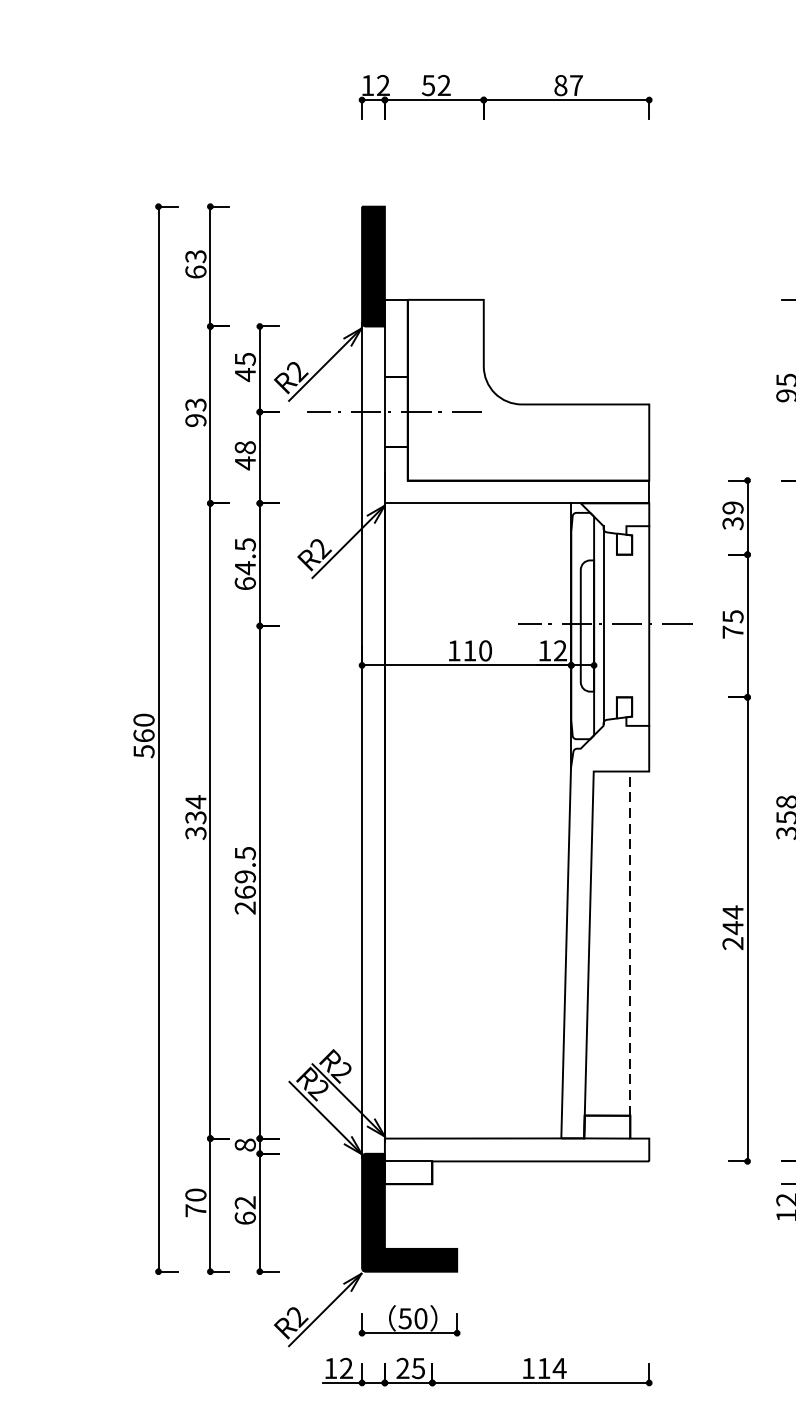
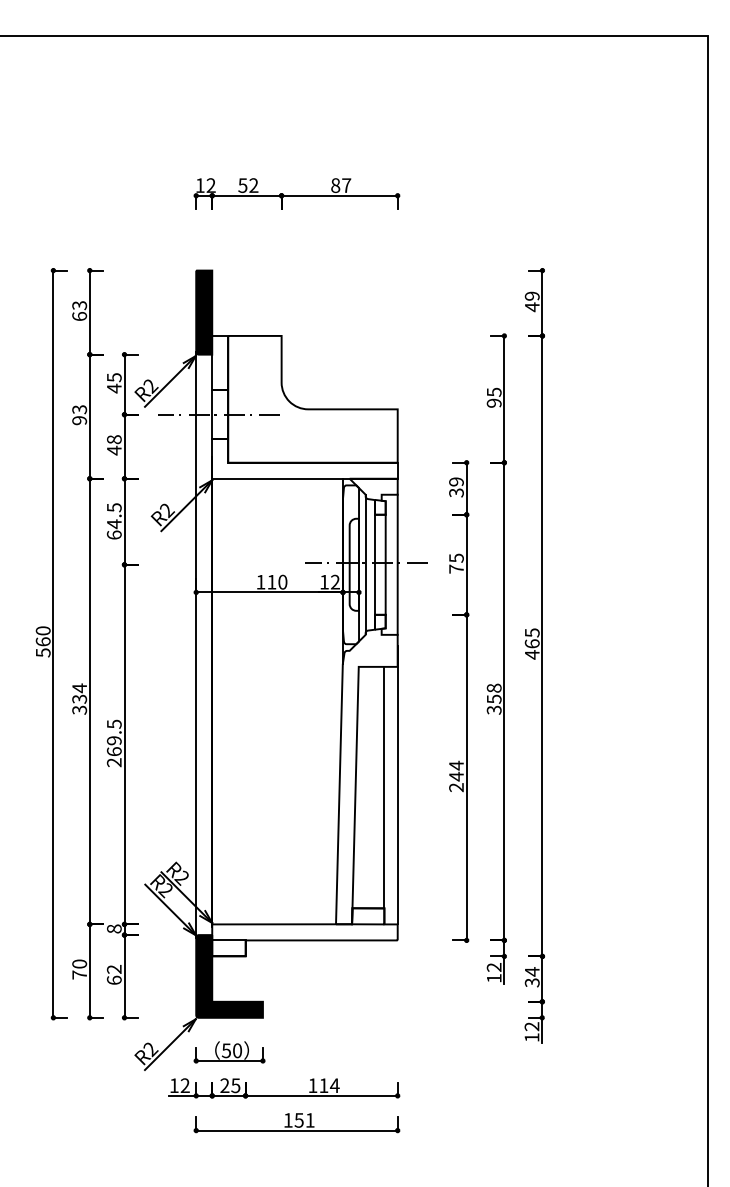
line: (617, 625) -> (375, 564), added
line: (631, 625) -> (385, 564), added
line: (648, 939) -> (397, 784), added
line: (630, 943) -> (384, 787), dashed -> solid

